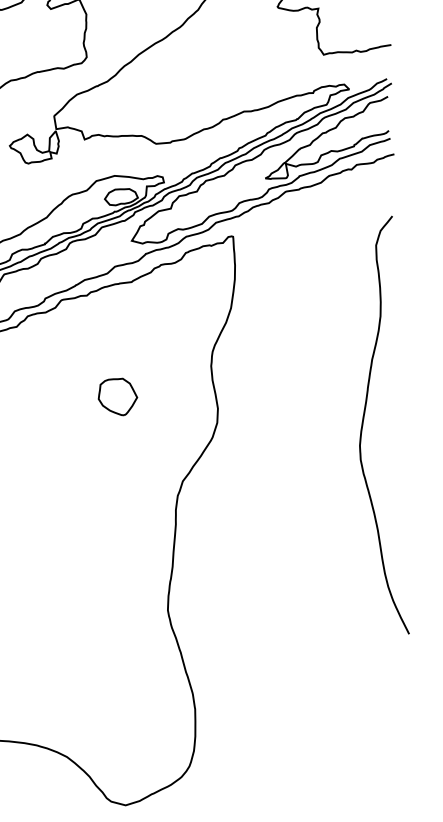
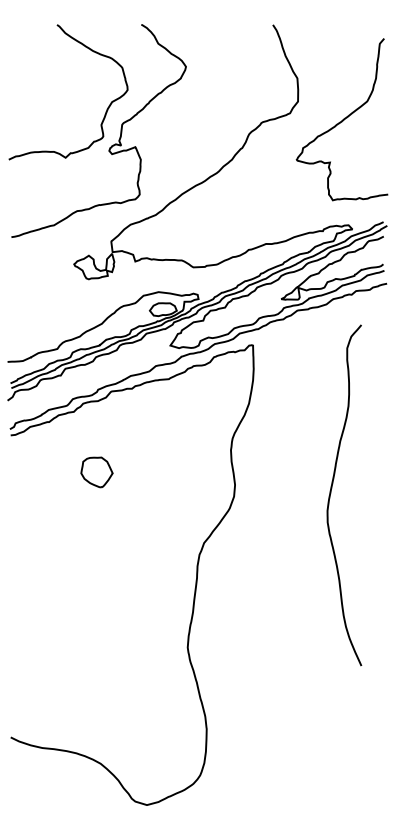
part: (117, 397) -> (96, 472), moved
curve: (363, 424) -> (331, 493), moved

